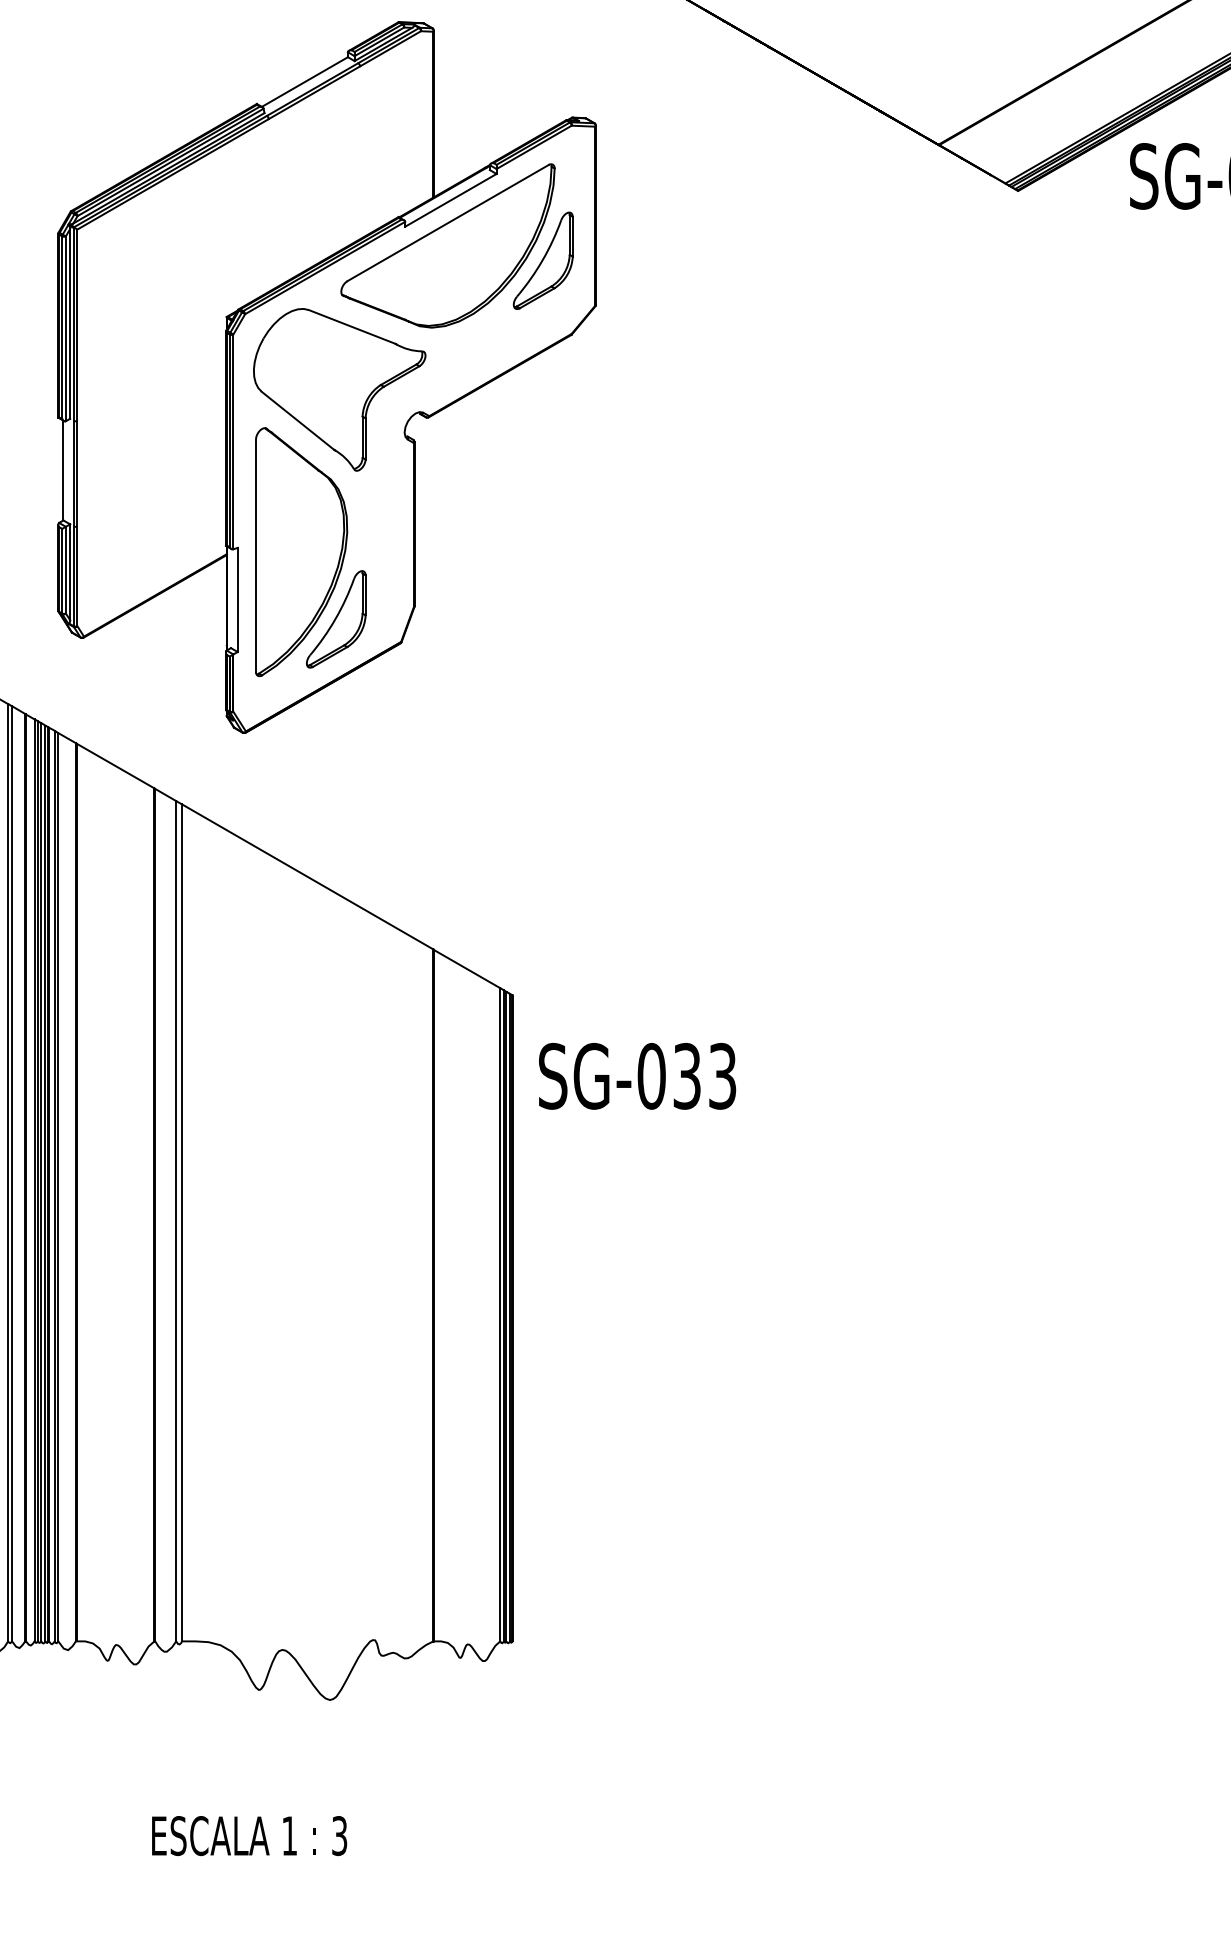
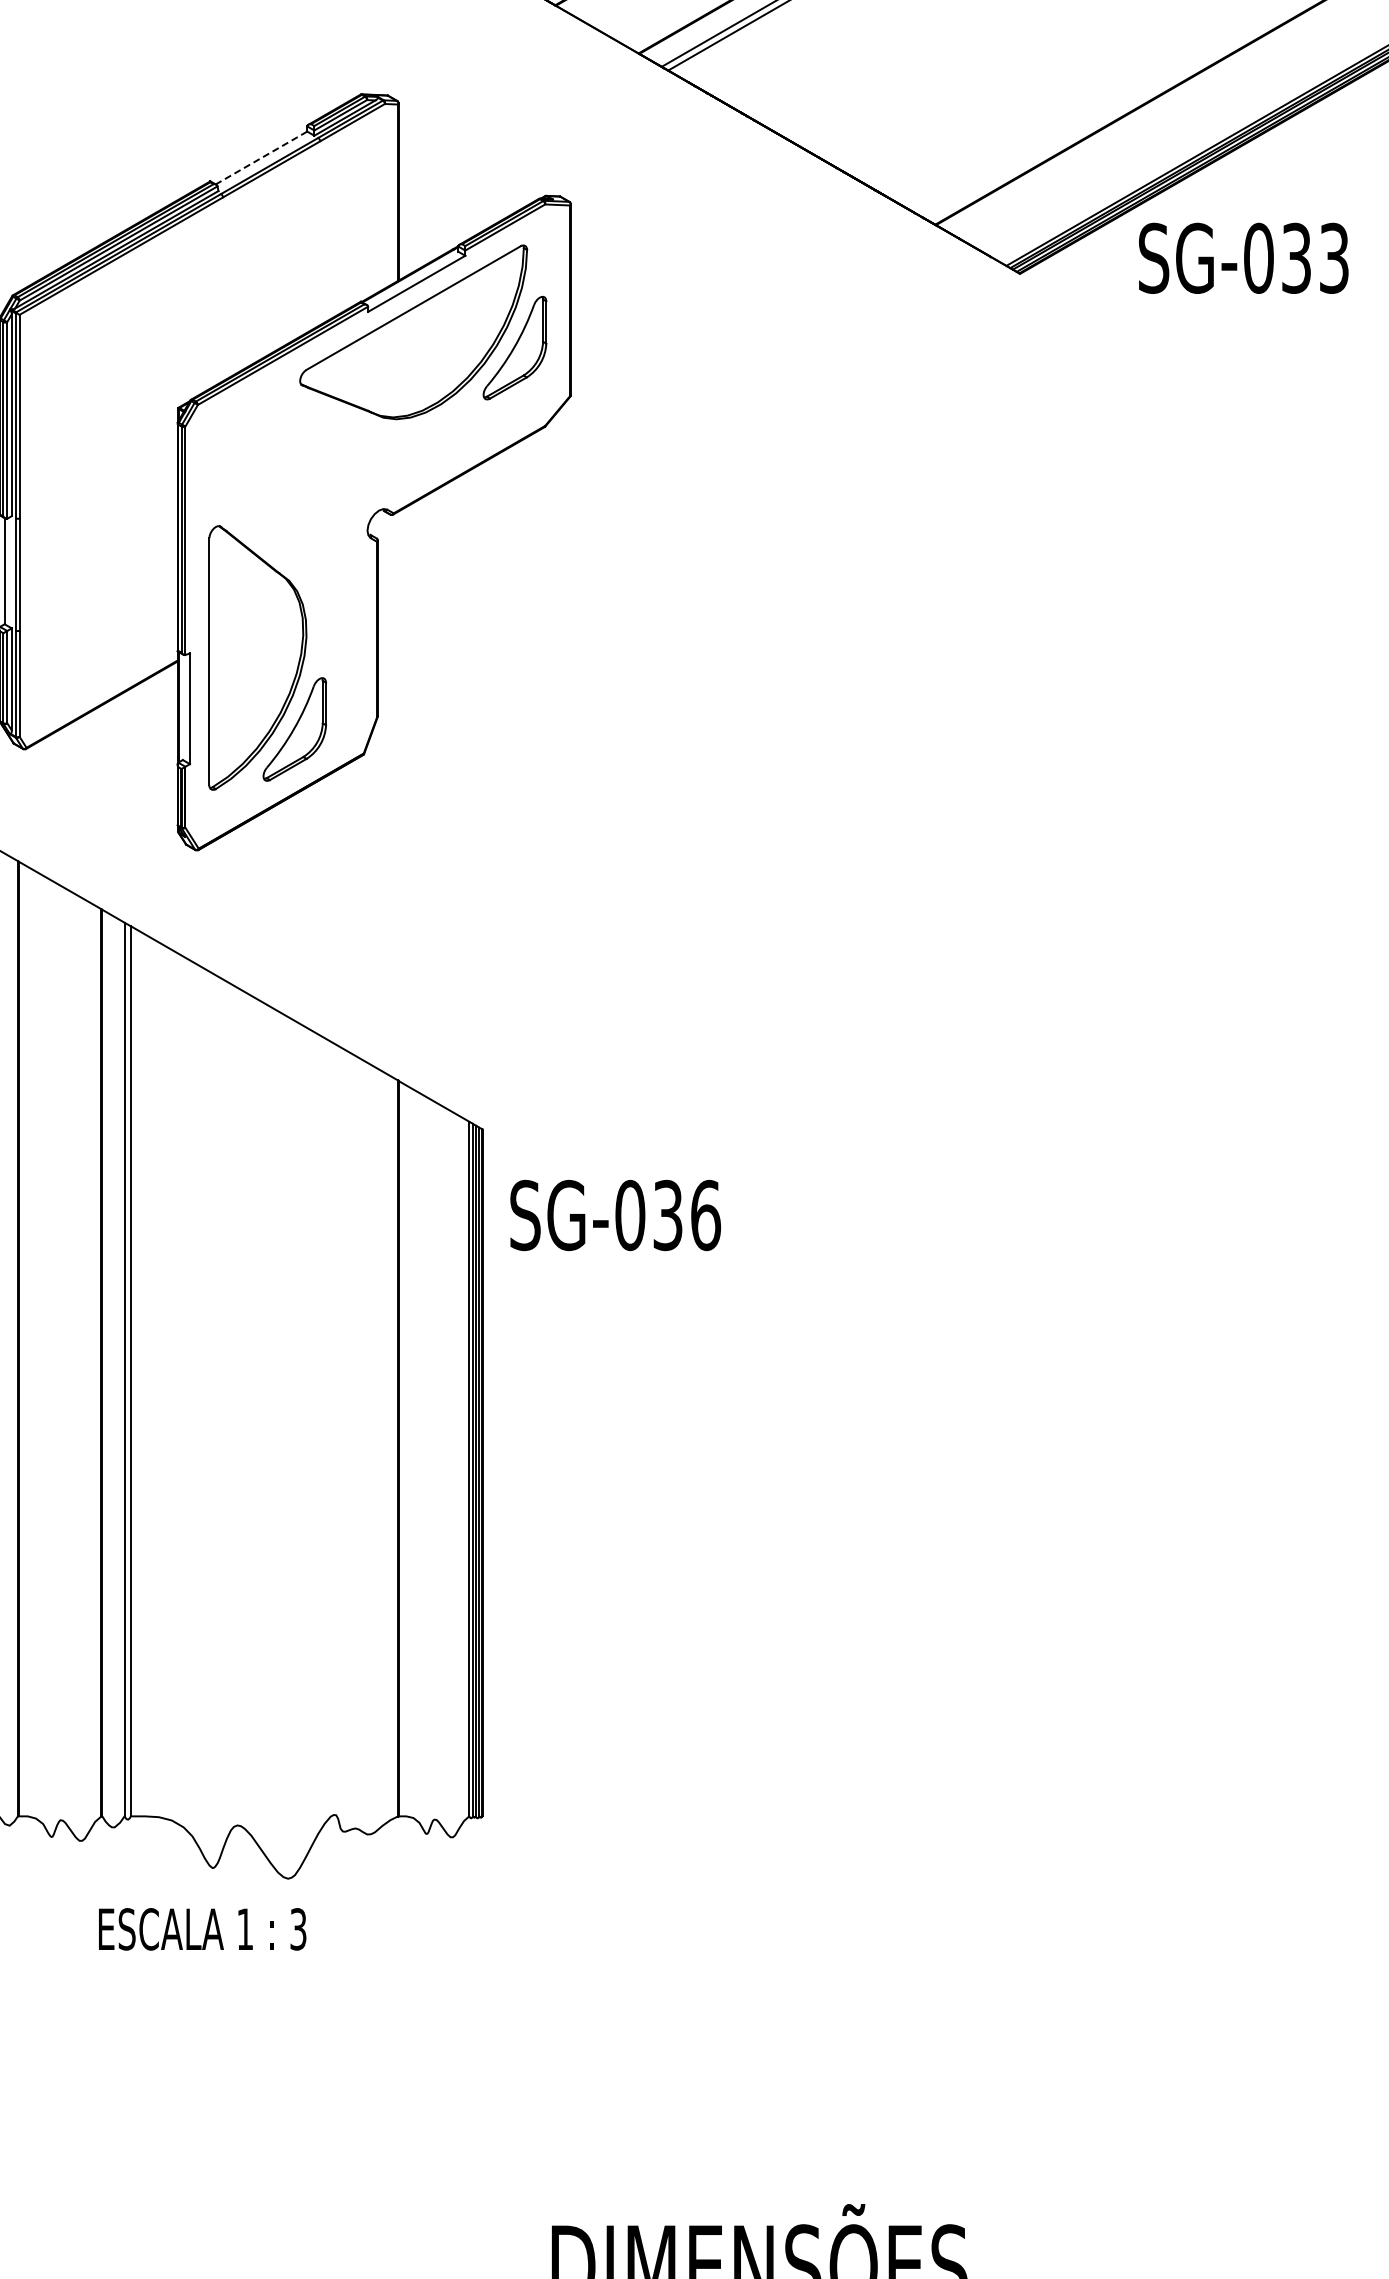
line: (304, 82) -> (261, 158), solid -> dashed
part: (339, 389) -> (298, 485), removed
text: (723, 1076) -> (706, 1215), SG-033 -> SG-036
text: (249, 1836) -> (202, 1929), moved

